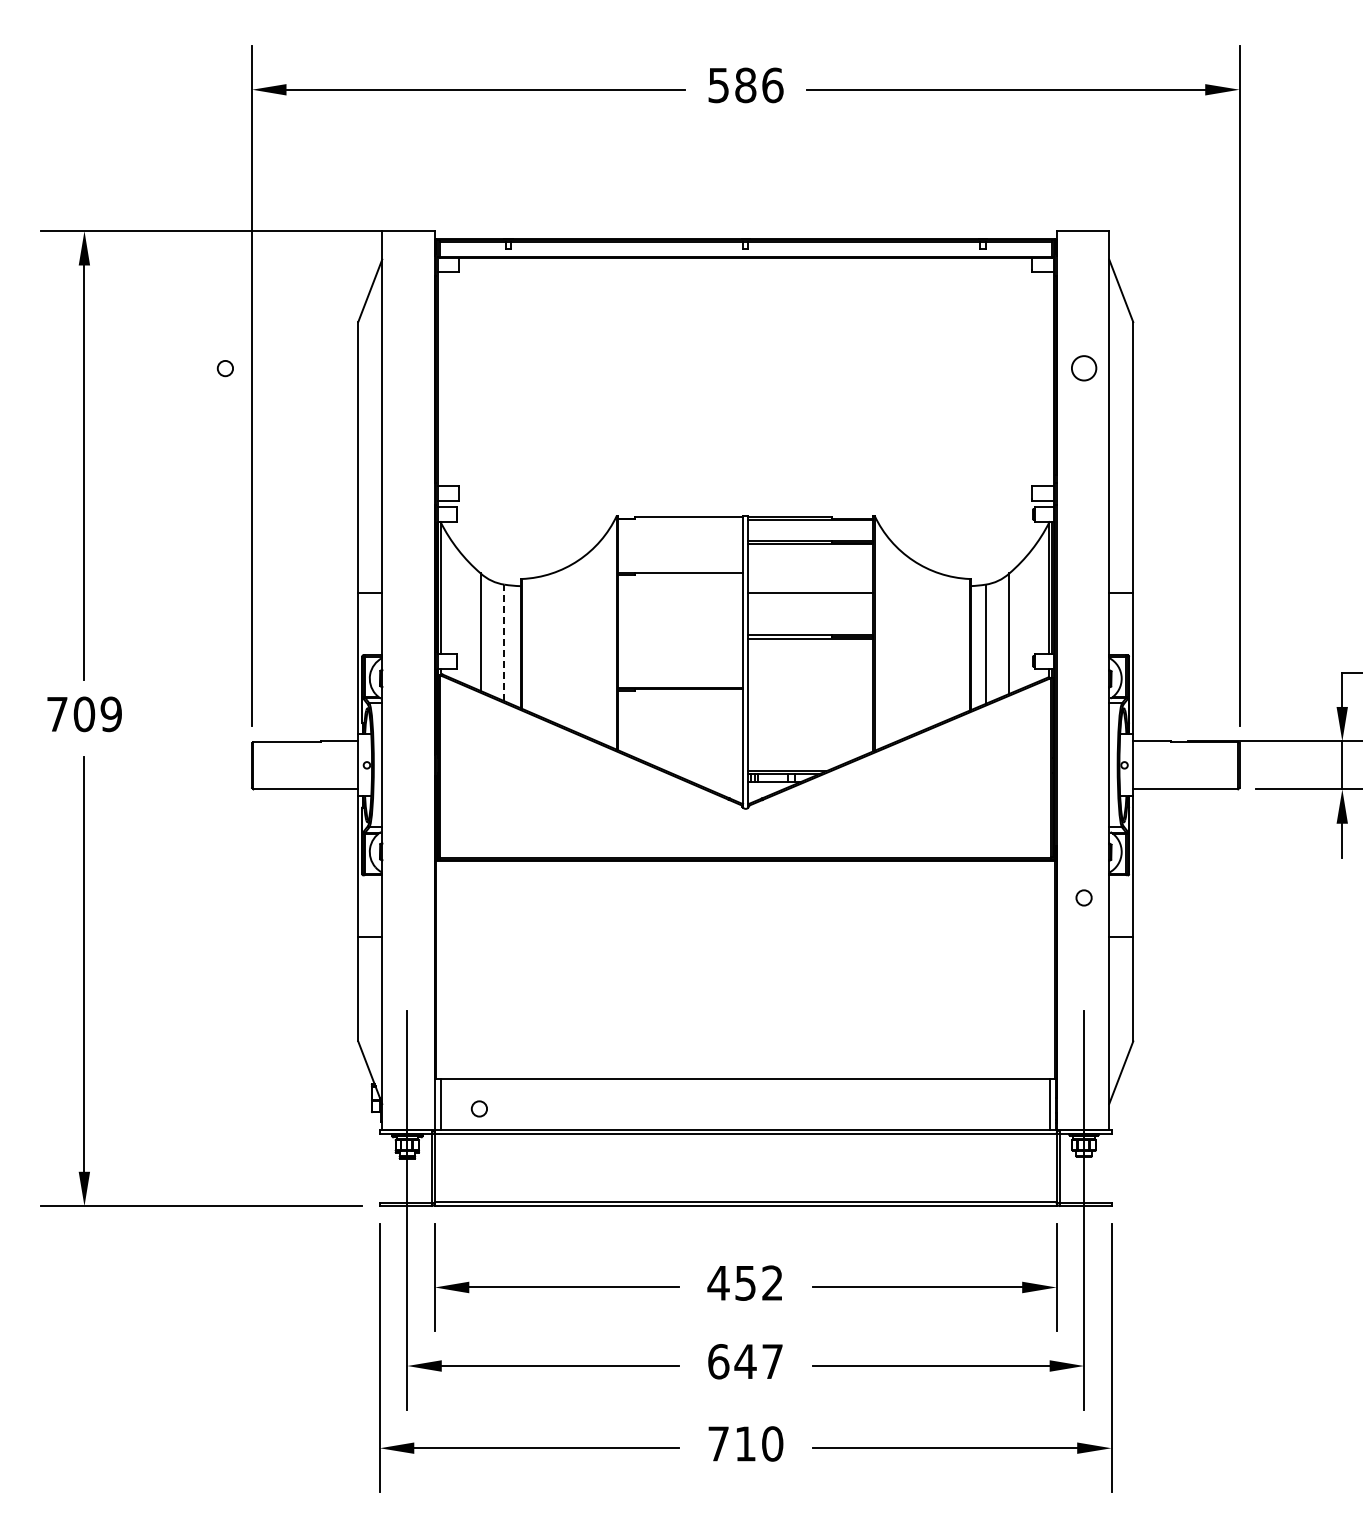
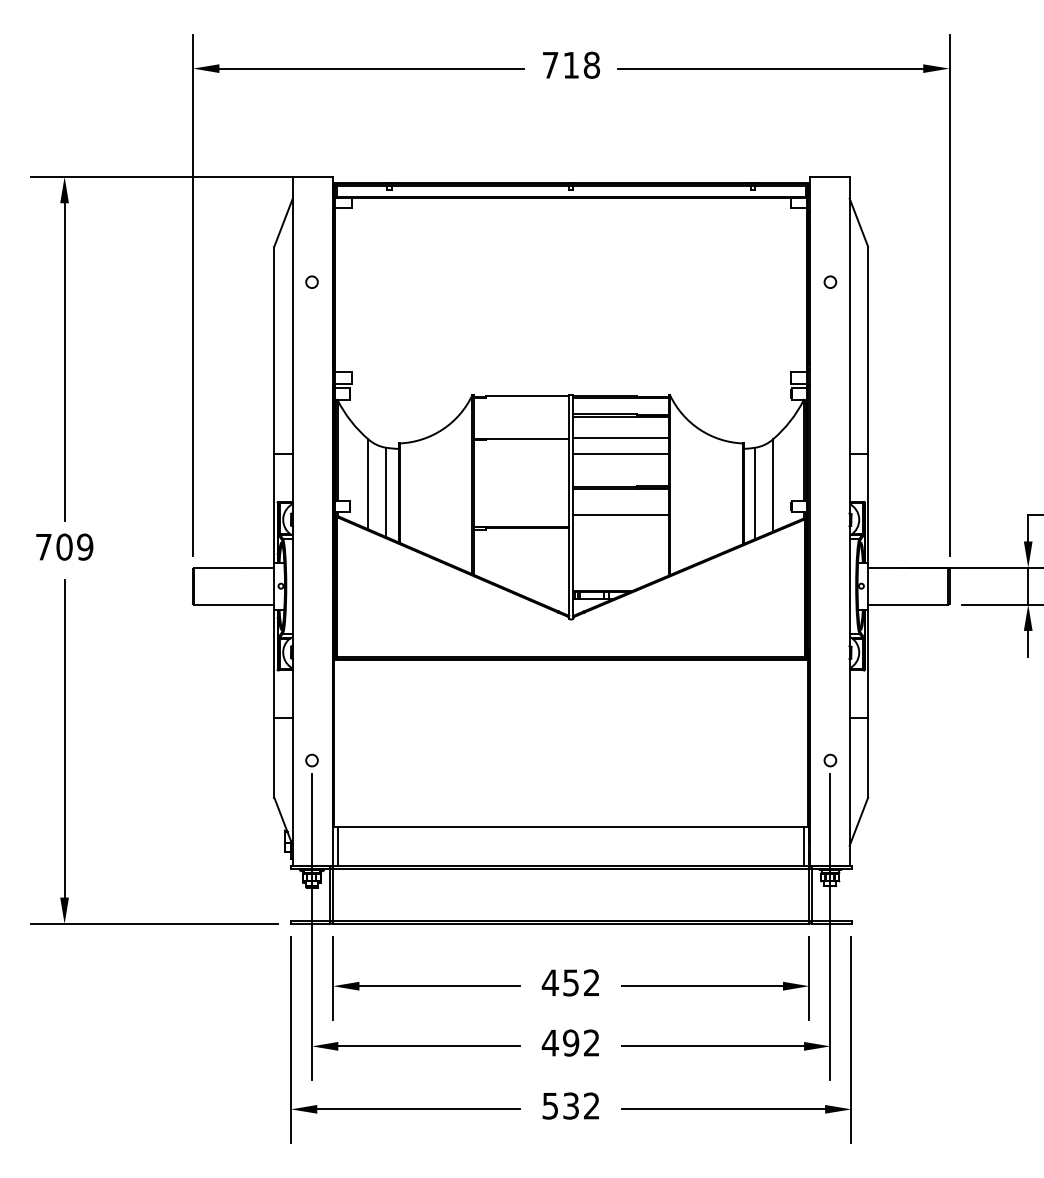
text: (745, 85) -> (571, 65), 586 -> 718
circle: (224, 368) -> (311, 282), moved
circle: (1083, 368) -> (829, 282), size x0.62
line: (810, 571) -> (620, 437), added
line: (504, 642) -> (386, 492), dashed -> solid
line: (810, 672) -> (620, 515), added
circle: (1083, 897) -> (829, 760), moved
circle: (478, 1108) -> (311, 760), moved
text: (744, 1361) -> (570, 1042), 647 -> 492
text: (745, 1443) -> (571, 1105), 710 -> 532

